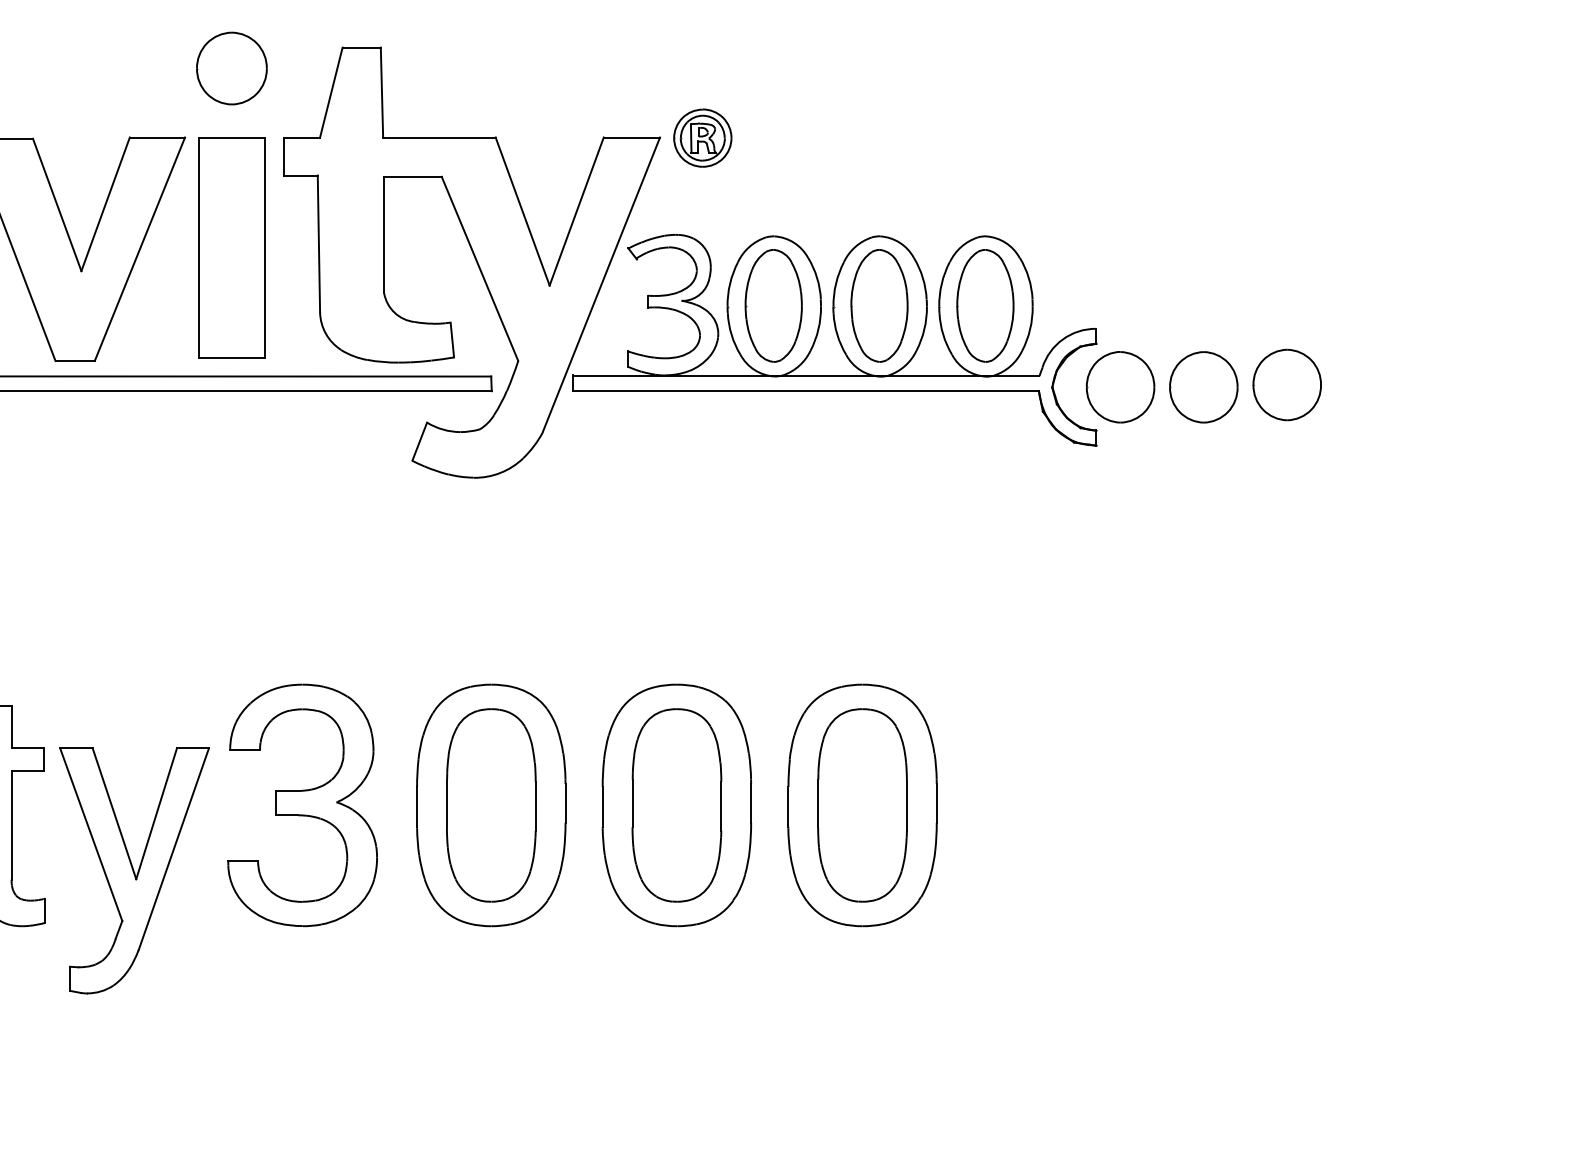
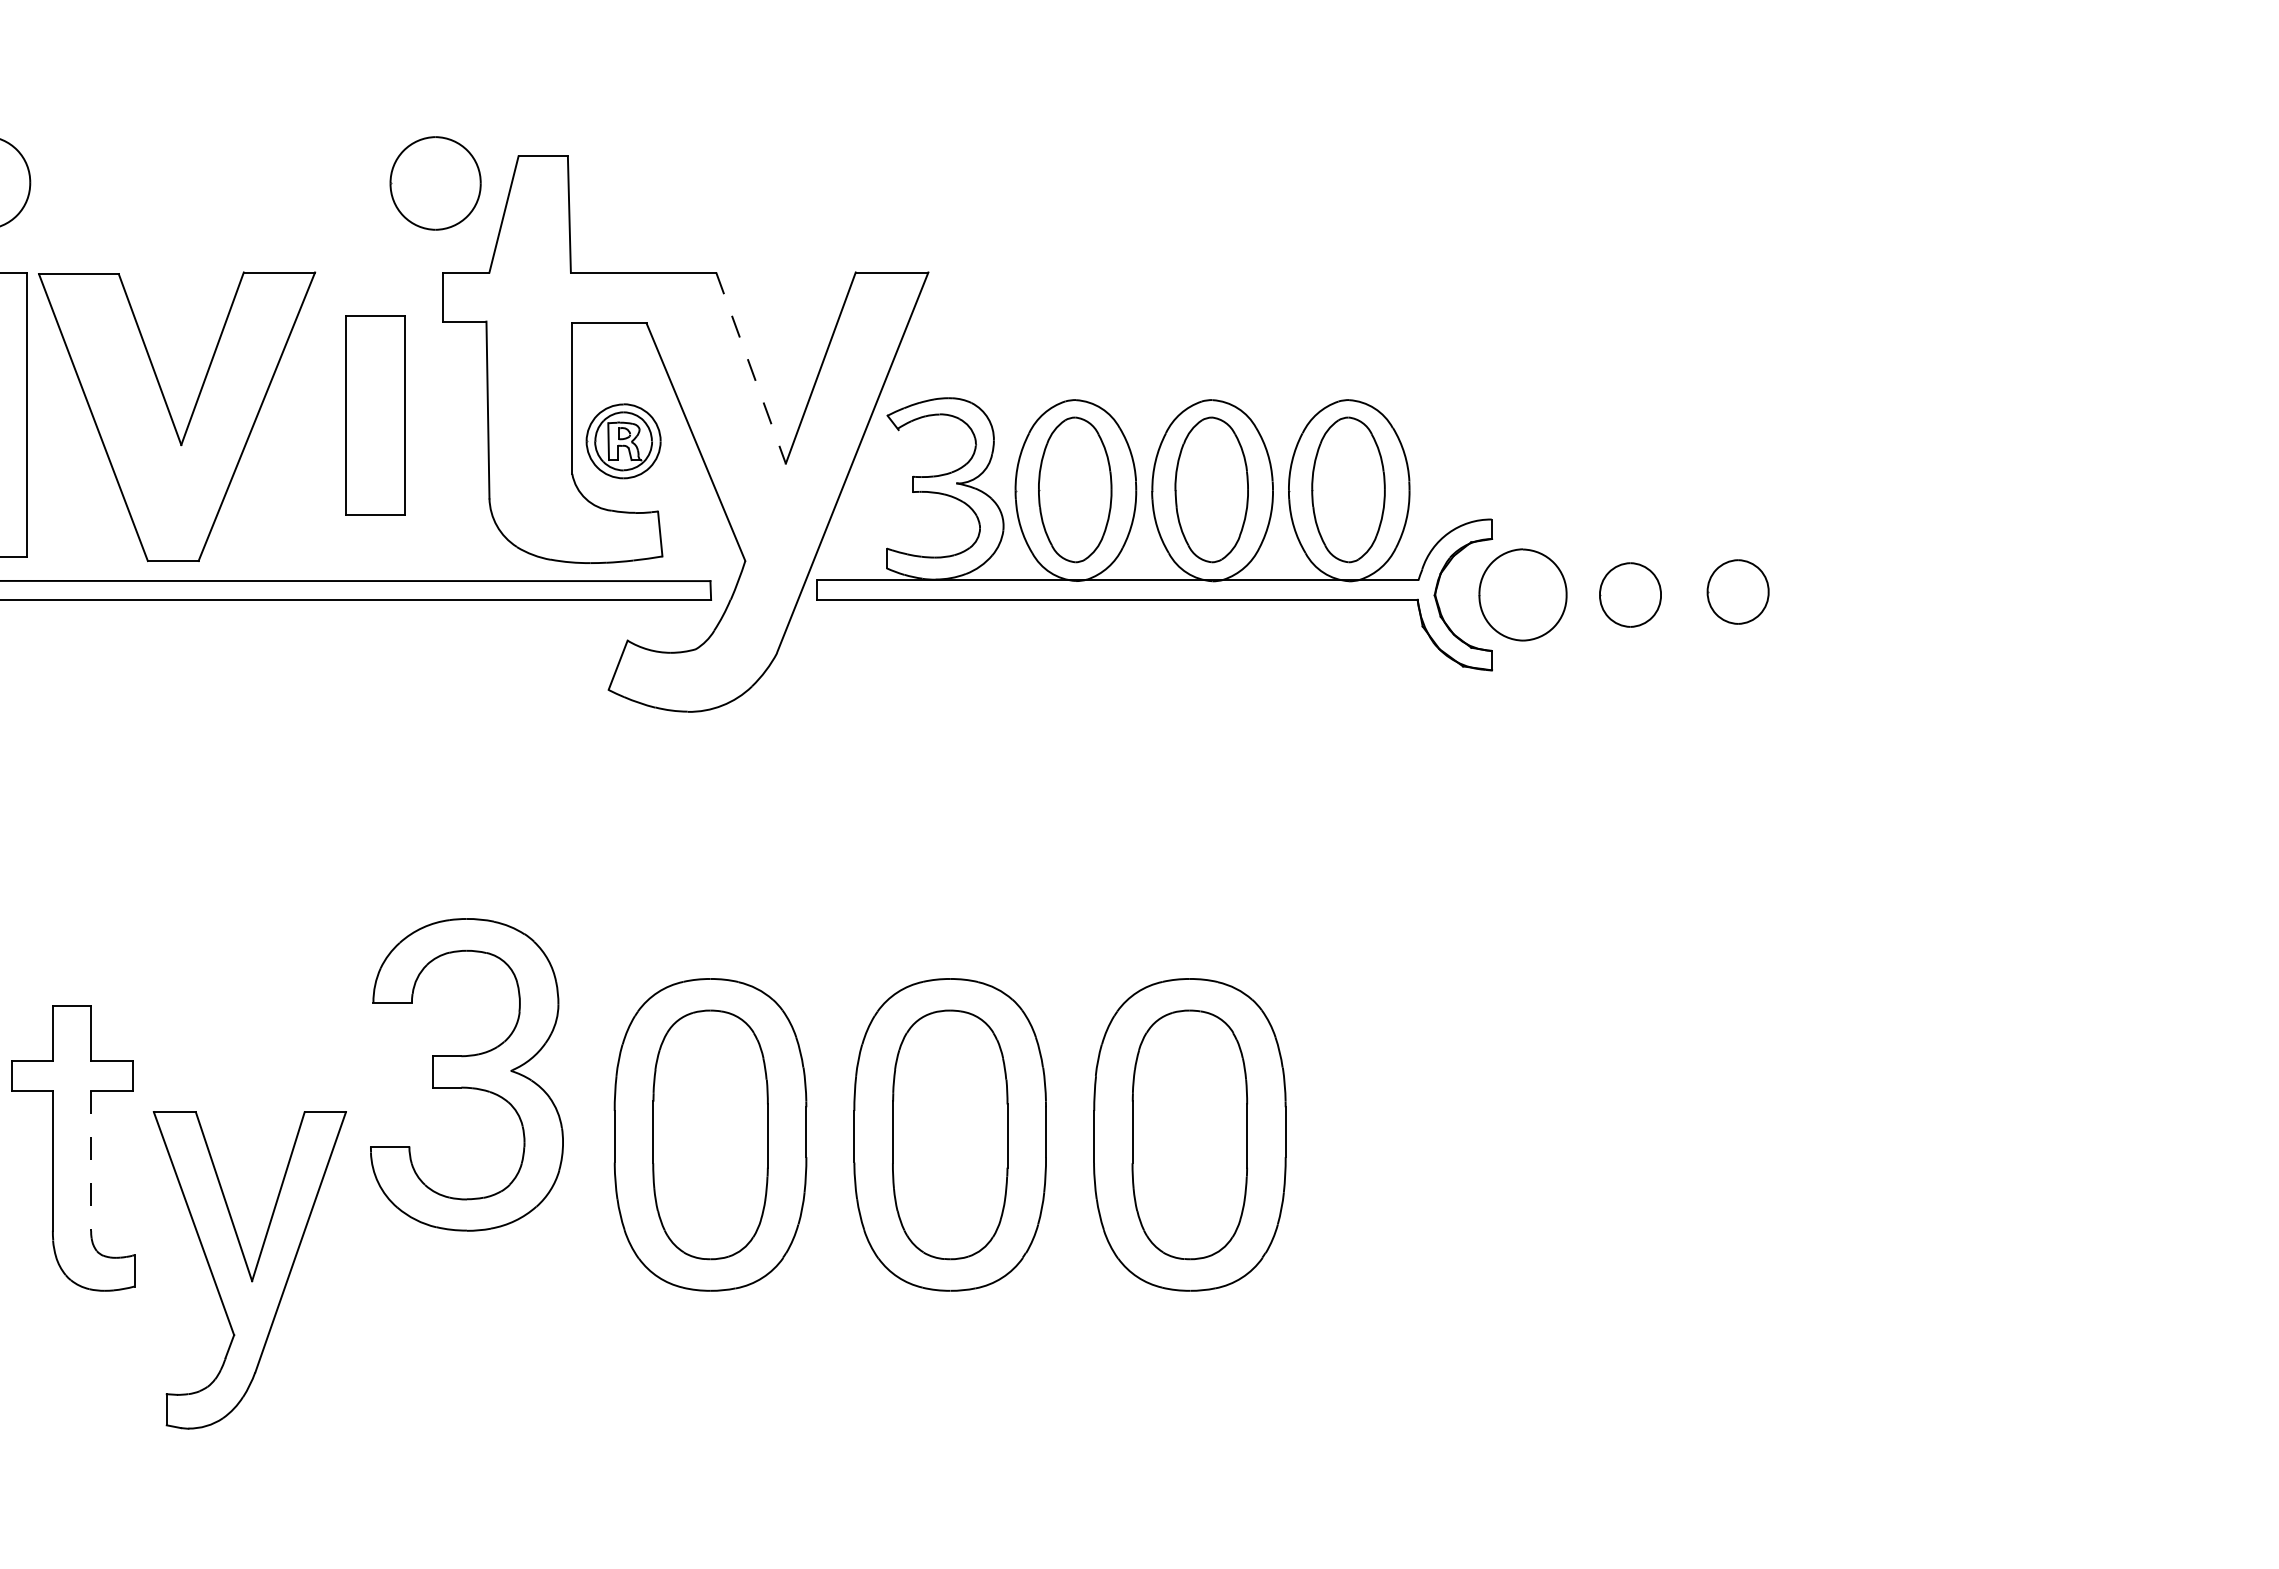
part: (231, 68) -> (435, 183), moved
part: (702, 138) -> (623, 441), moved
line: (523, 211) -> (751, 368), solid -> dashed
part: (231, 247) -> (375, 414), size x0.7
part: (1286, 384) -> (1737, 591), size x0.7
part: (1203, 386) -> (1630, 594), size x0.7
part: (302, 805) -> (466, 1074), moved
line: (11, 826) -> (91, 1161), solid -> dashed
part: (134, 870) -> (249, 1270), moved

